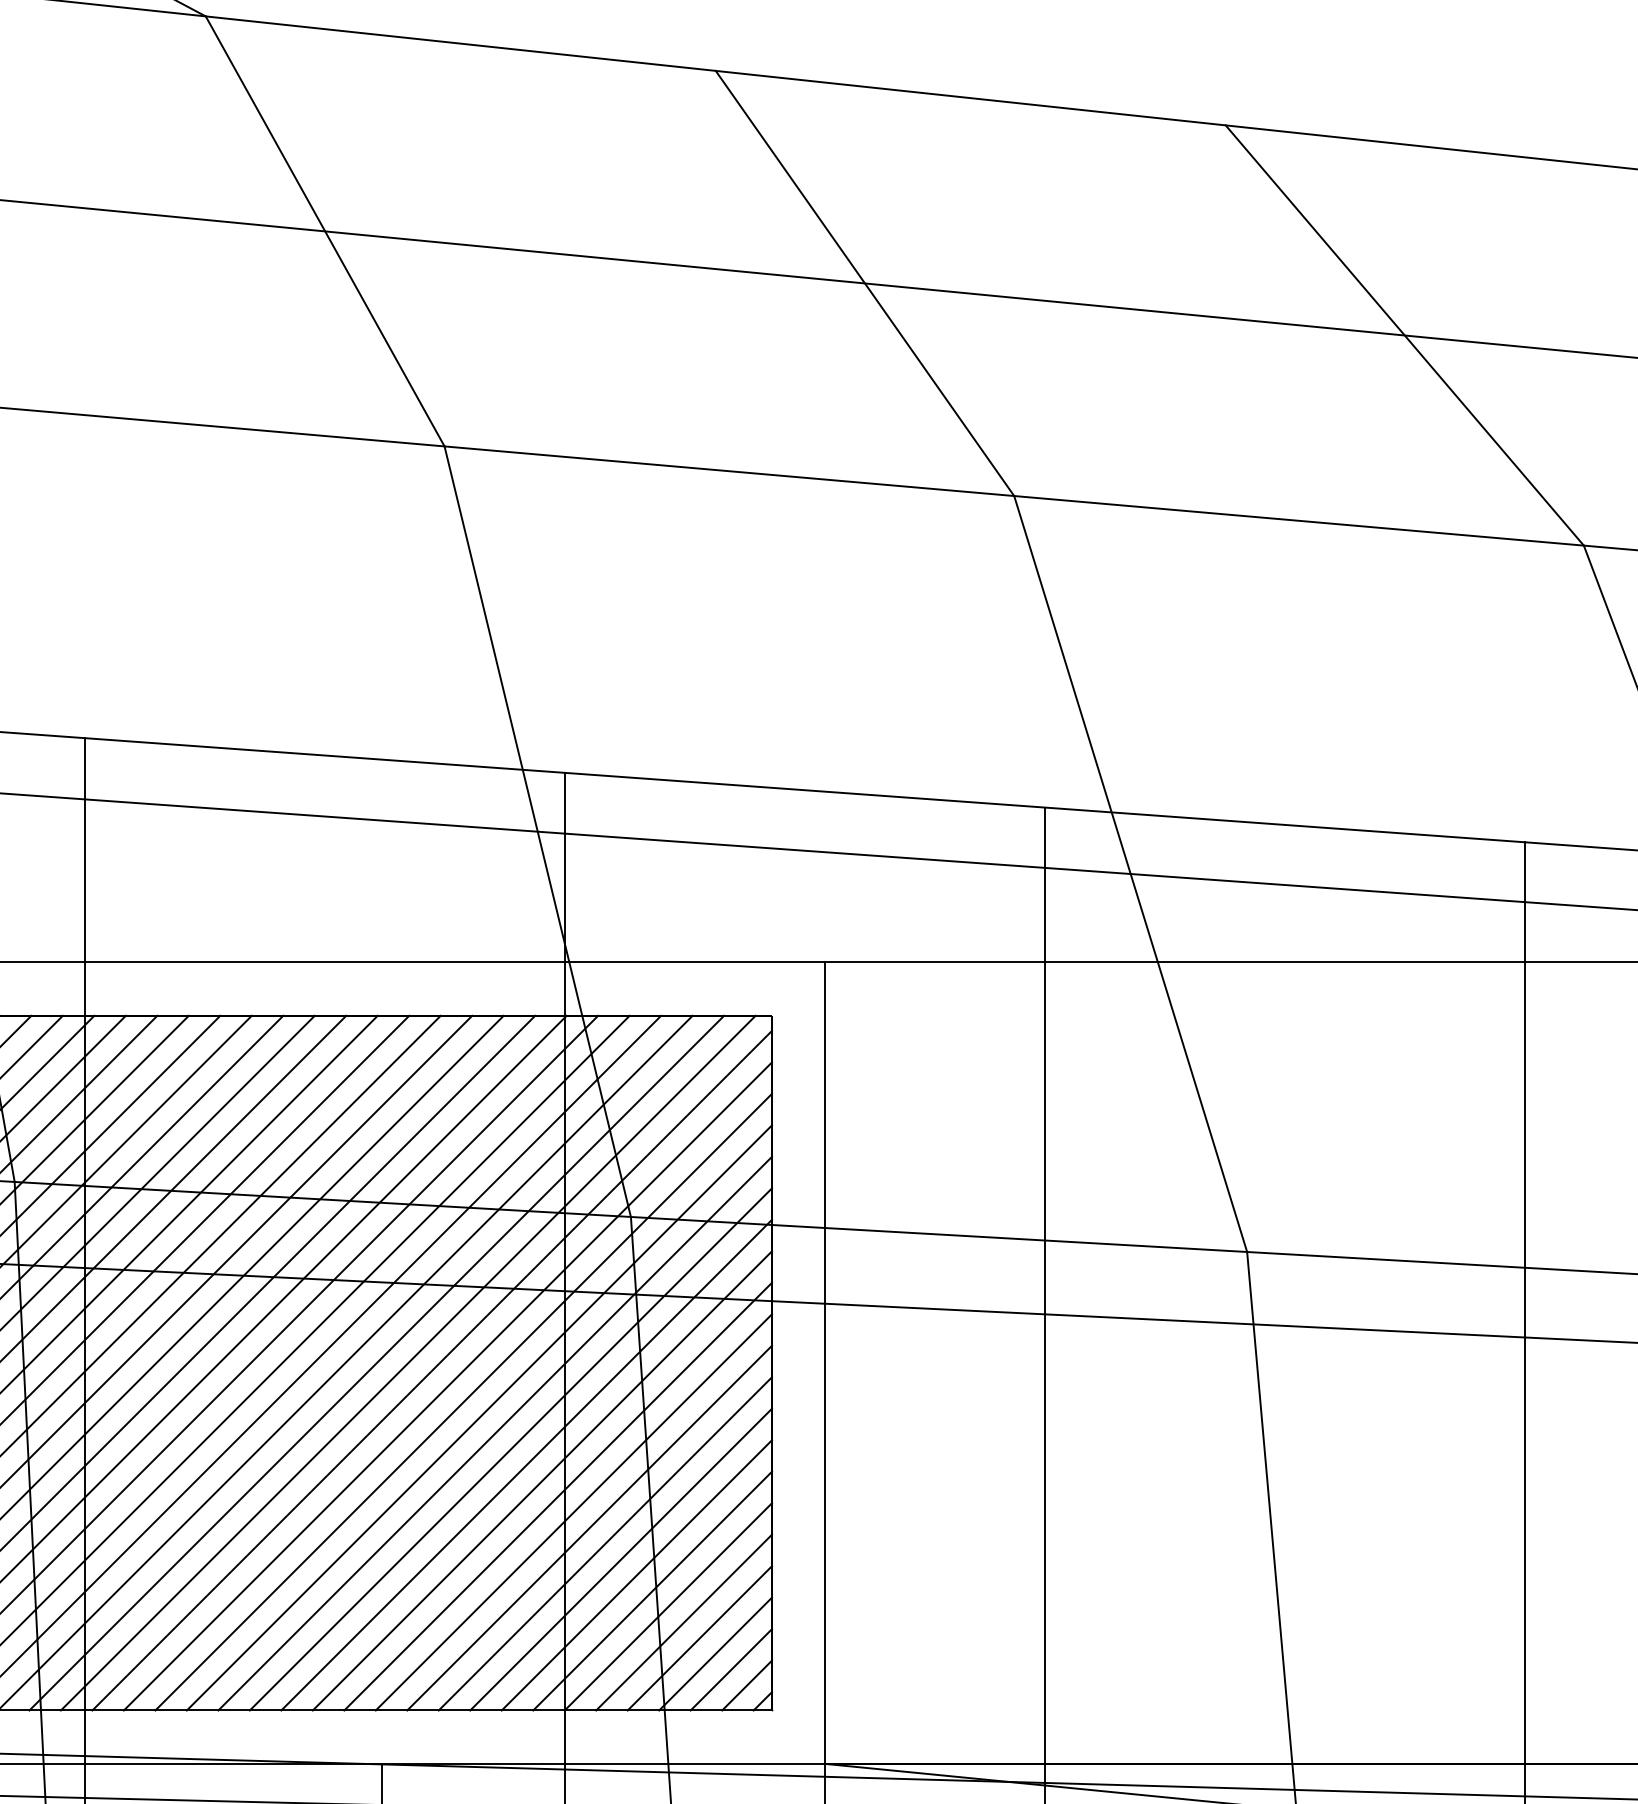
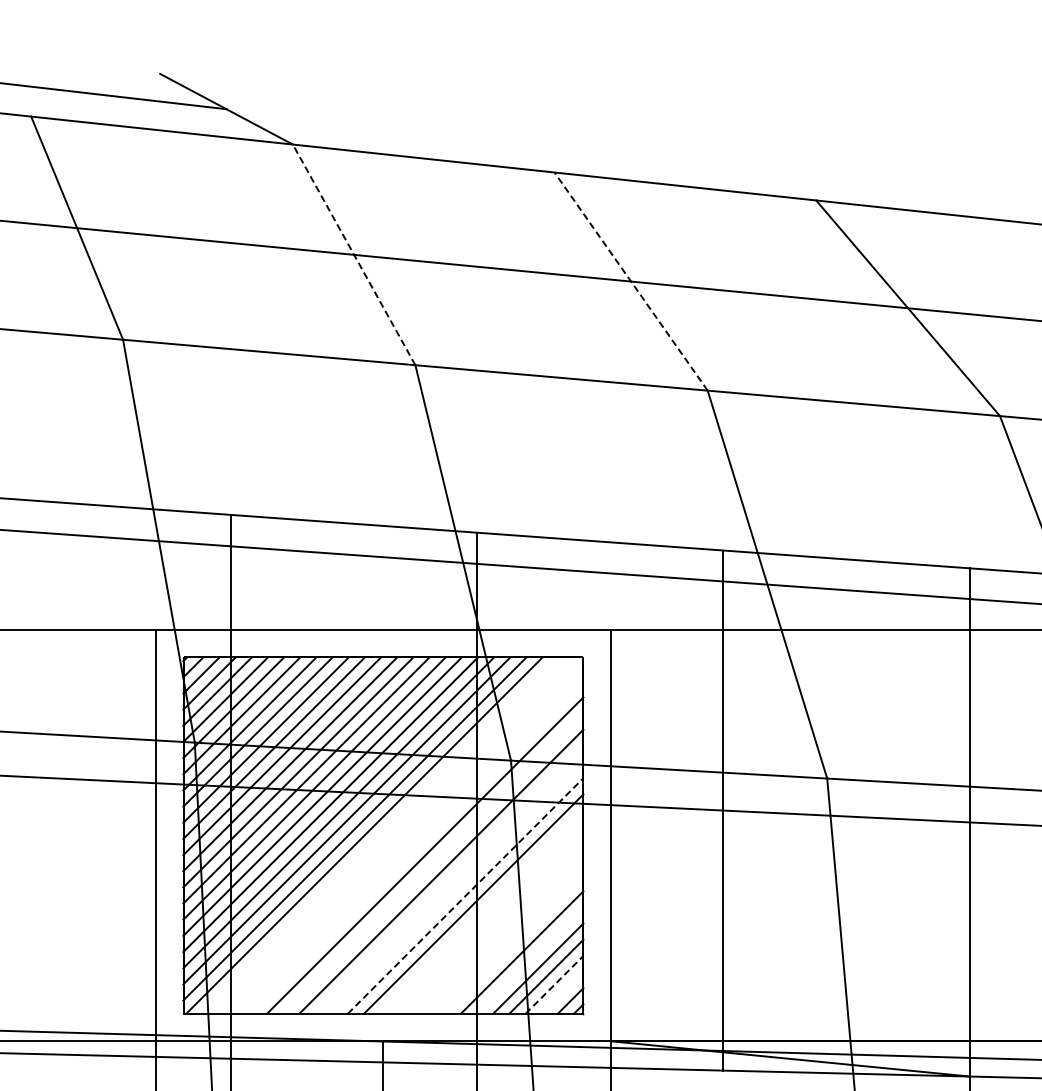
line: (323, 230) -> (353, 254), solid -> dashed
line: (863, 283) -> (630, 281), solid -> dashed
line: (376, 1362) -> (380, 835), removed
line: (407, 1362) -> (396, 835), removed
line: (431, 1370) -> (408, 839), removed
line: (446, 1386) -> (416, 847), removed
line: (479, 1417) -> (433, 863), removed
line: (511, 1448) -> (449, 879), removed
line: (526, 1464) -> (457, 887), removed
line: (542, 1481) -> (465, 896), solid -> dashed
line: (573, 1511) -> (481, 911), removed
line: (588, 1526) -> (489, 919), removed
line: (604, 1542) -> (497, 927), removed
line: (620, 1559) -> (505, 936), removed
line: (635, 1575) -> (513, 944), removed
line: (668, 1606) -> (530, 960), removed
line: (715, 1653) -> (554, 984), solid -> dashed
line: (731, 1668) -> (562, 992), removed

